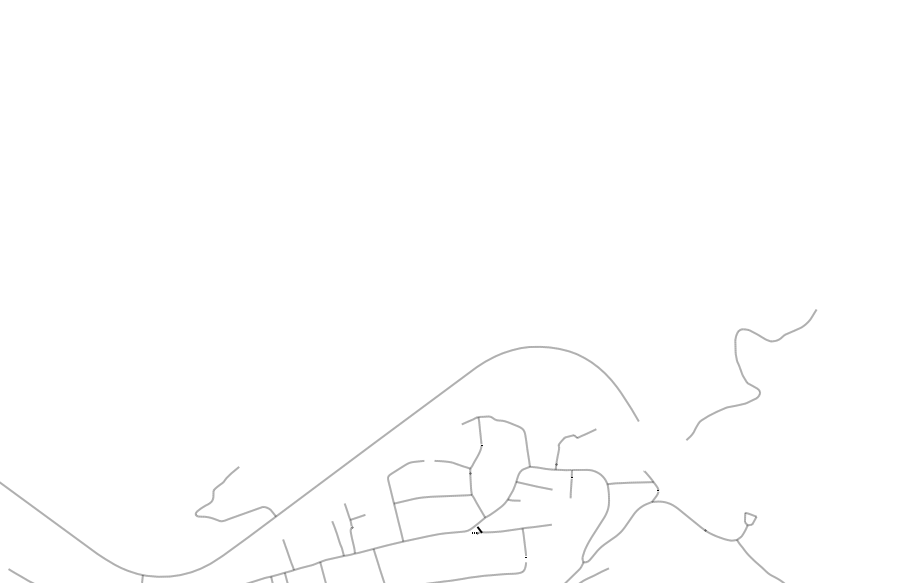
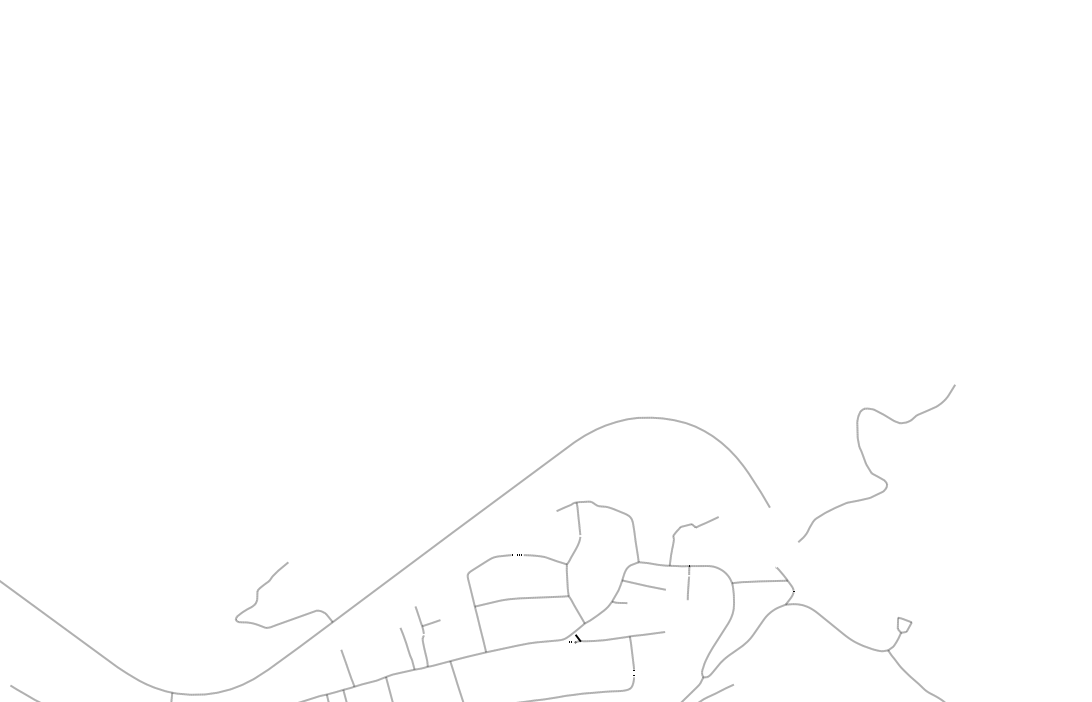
curve: (745, 378) -> (869, 467), moved

